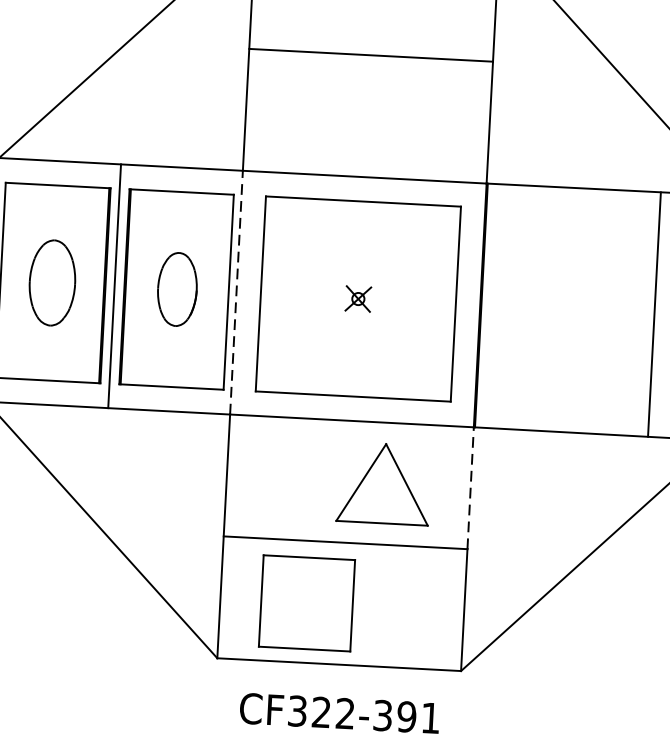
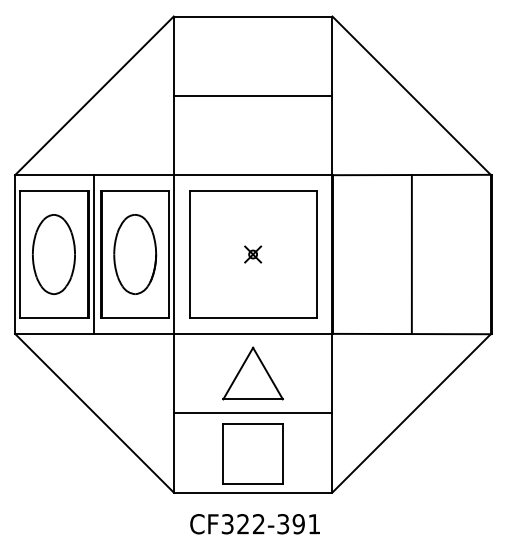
part: (51, 282) -> (53, 254), size x1.43
part: (177, 289) -> (135, 254), size x1.67
line: (236, 292) -> (173, 254), dashed -> solid
line: (653, 314) -> (411, 254), moved
part: (383, 483) -> (252, 373), moved
line: (470, 488) -> (332, 373), dashed -> solid
part: (306, 602) -> (252, 453), moved

